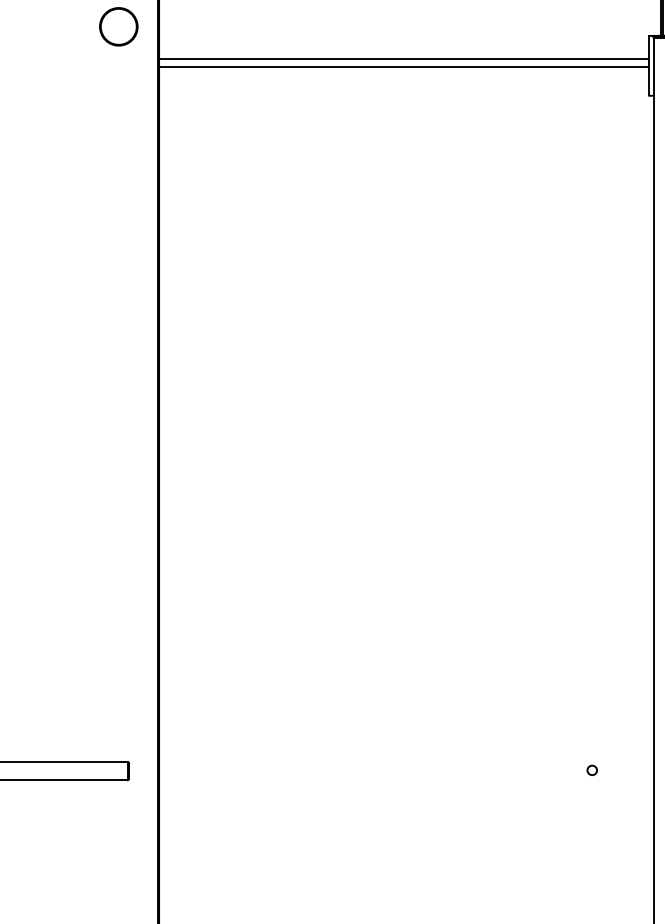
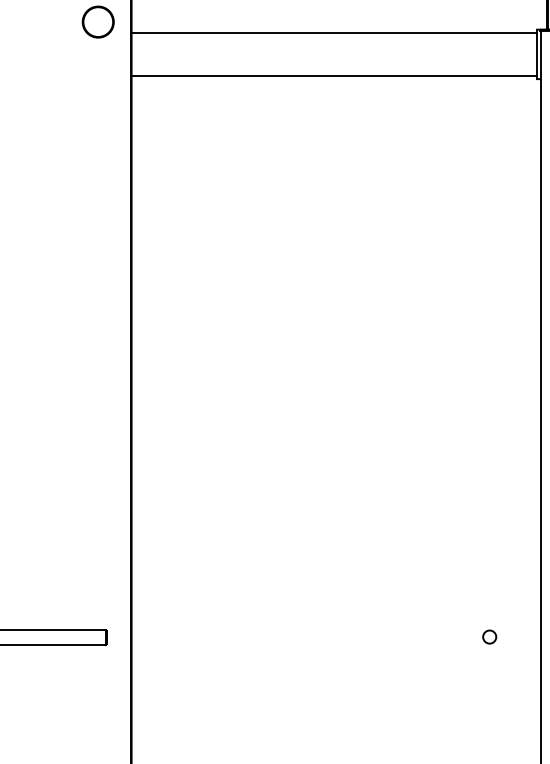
line: (403, 58) -> (333, 75), moved
line: (403, 67) -> (333, 33), moved
circle: (591, 769) -> (489, 636), size x1.67

